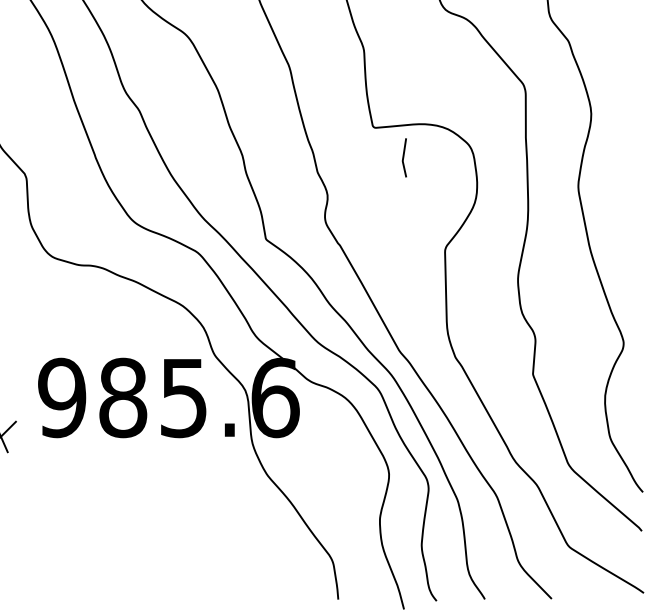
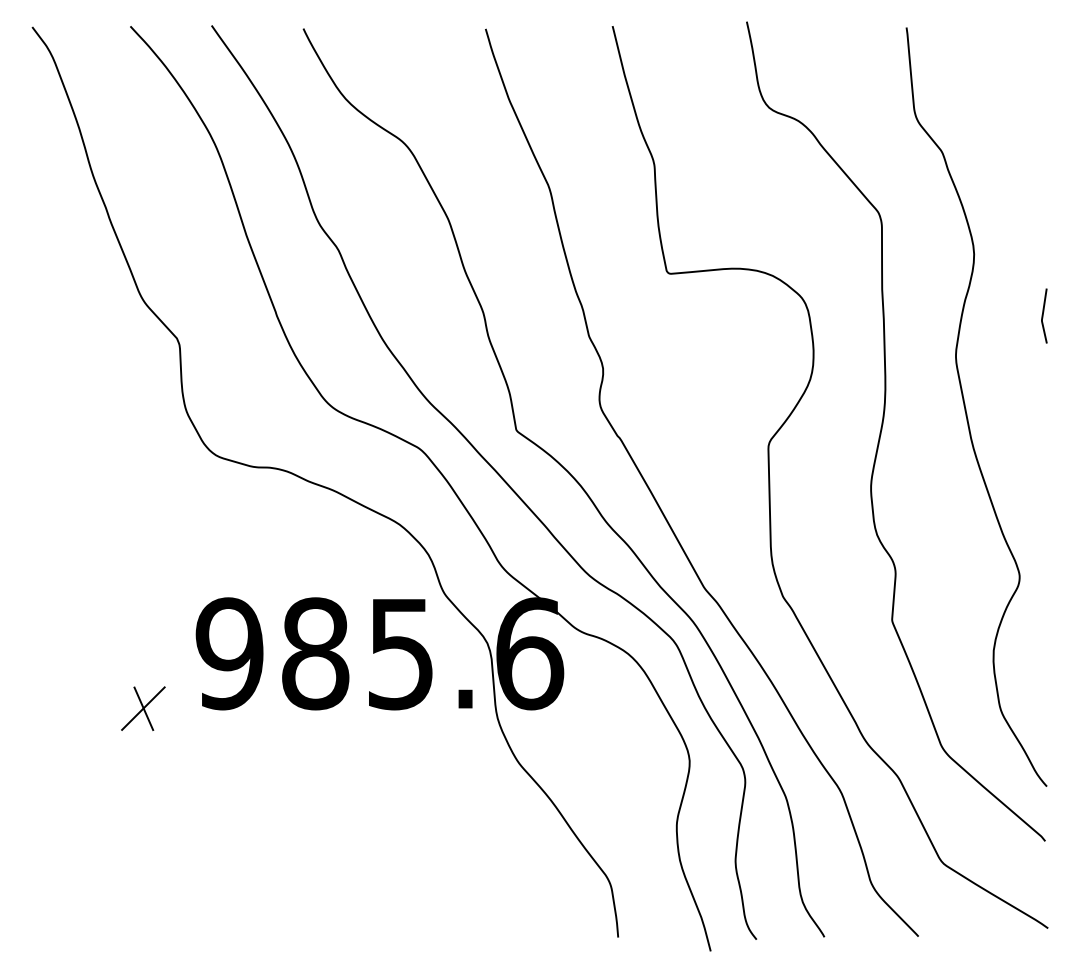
curve: (403, 157) -> (1043, 315), moved

